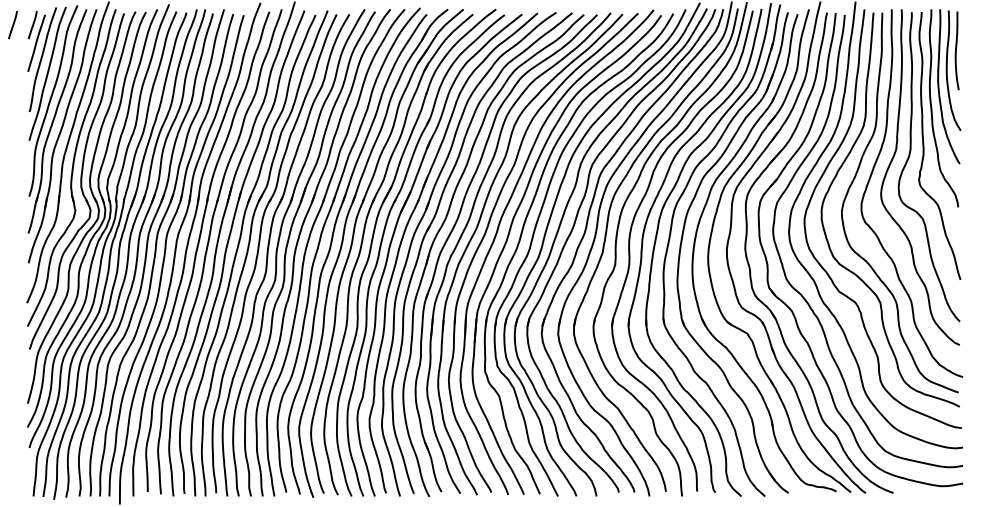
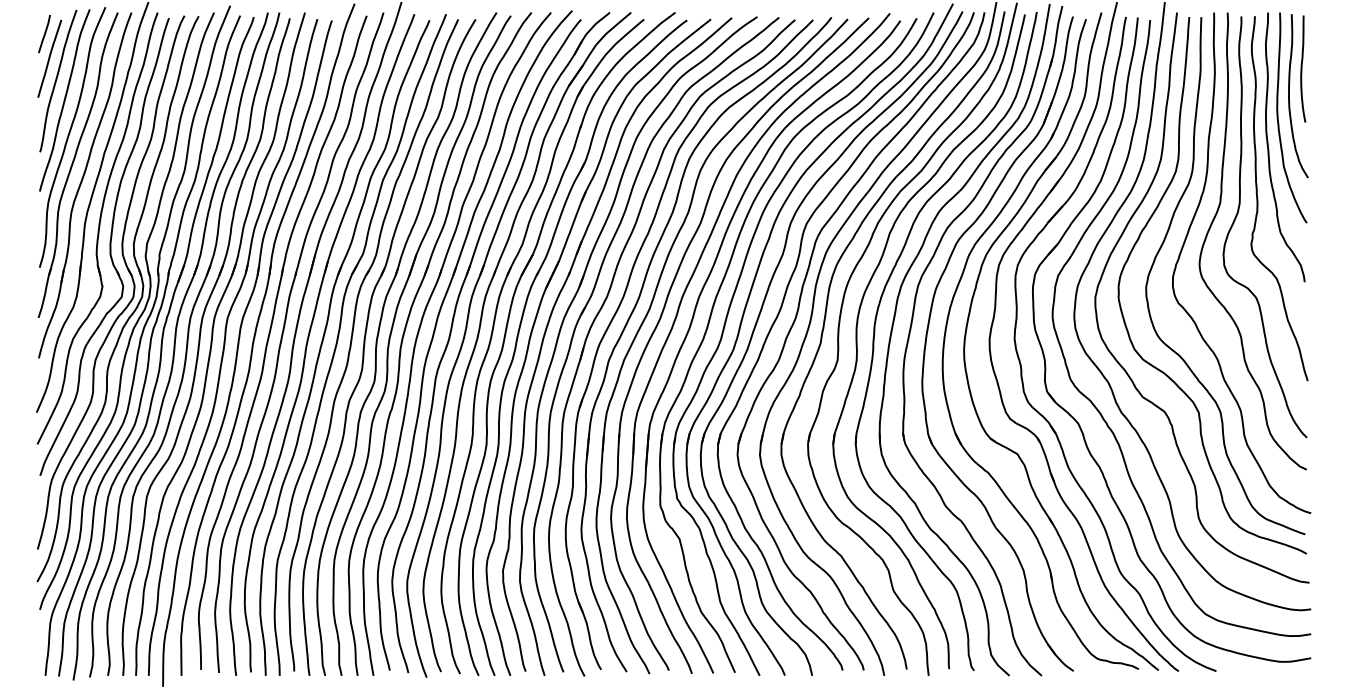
line: (12, 25) -> (17, 34), removed

